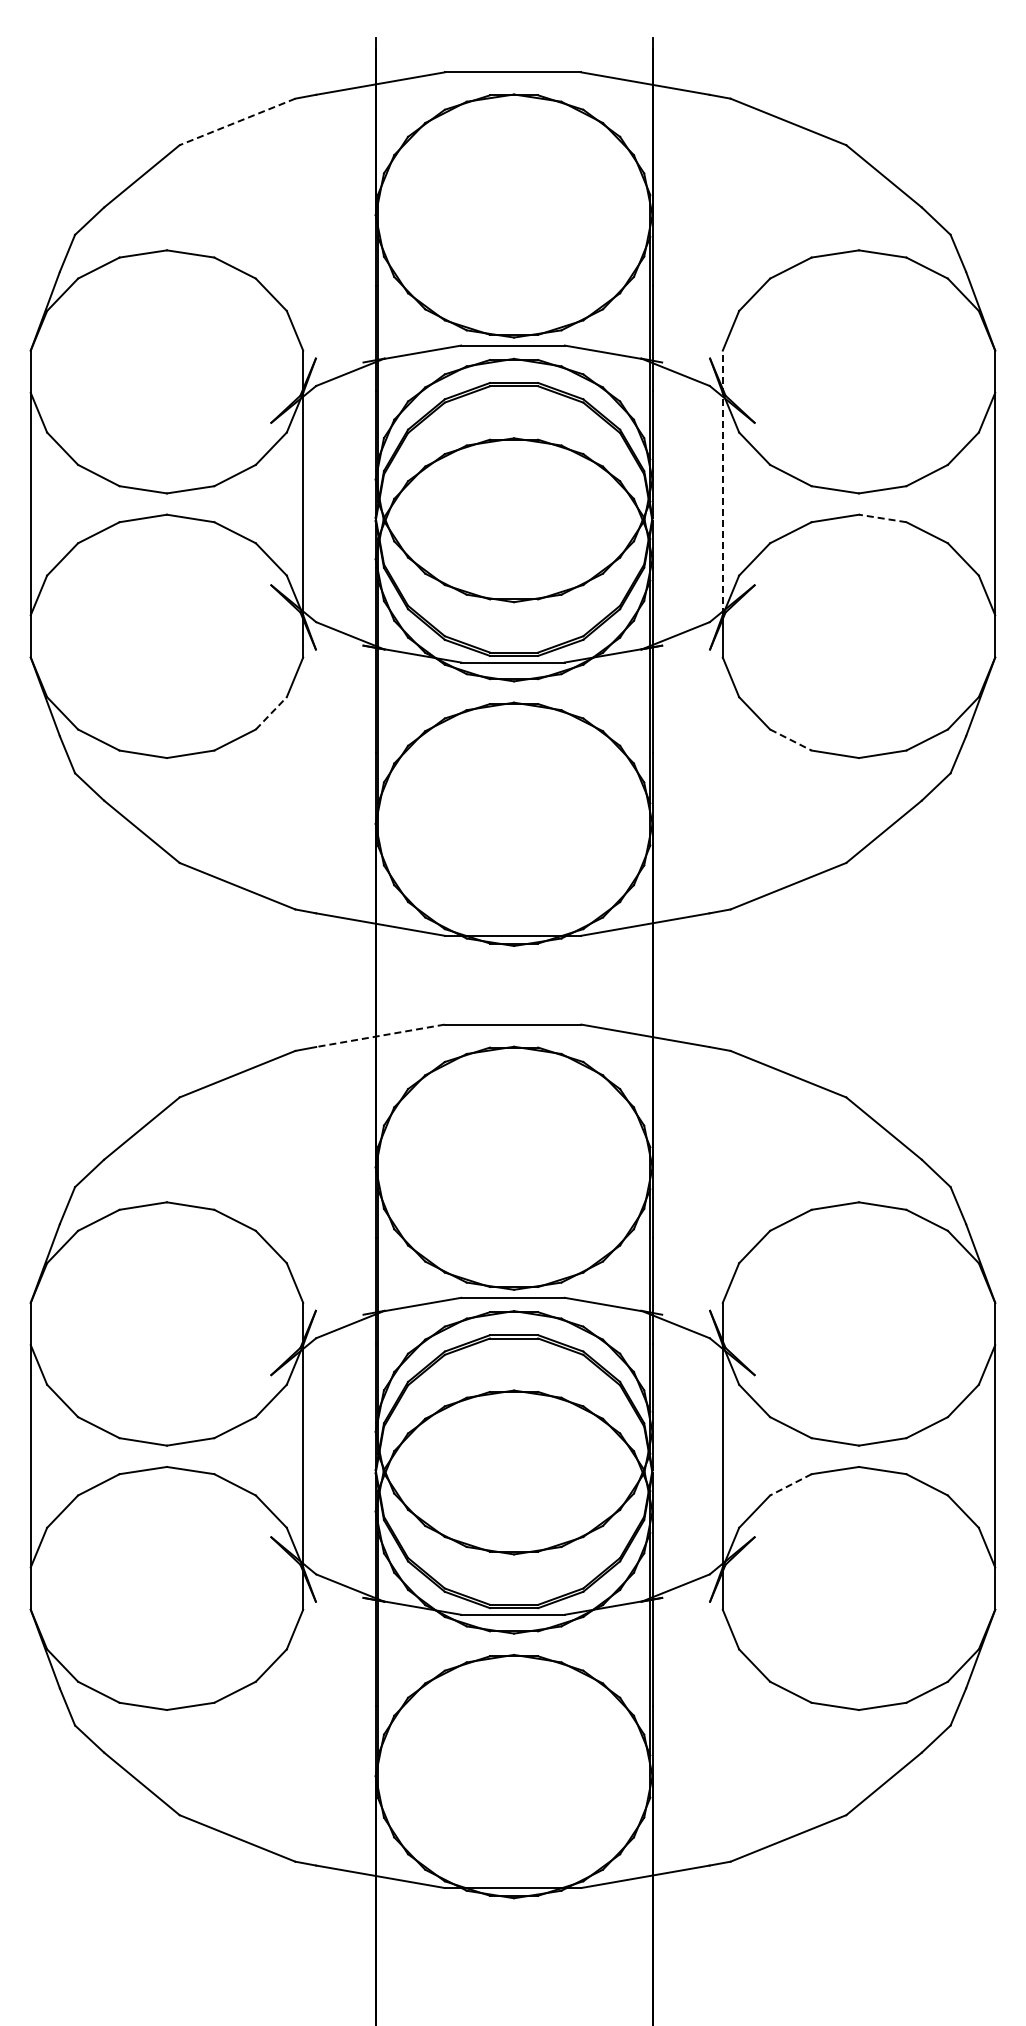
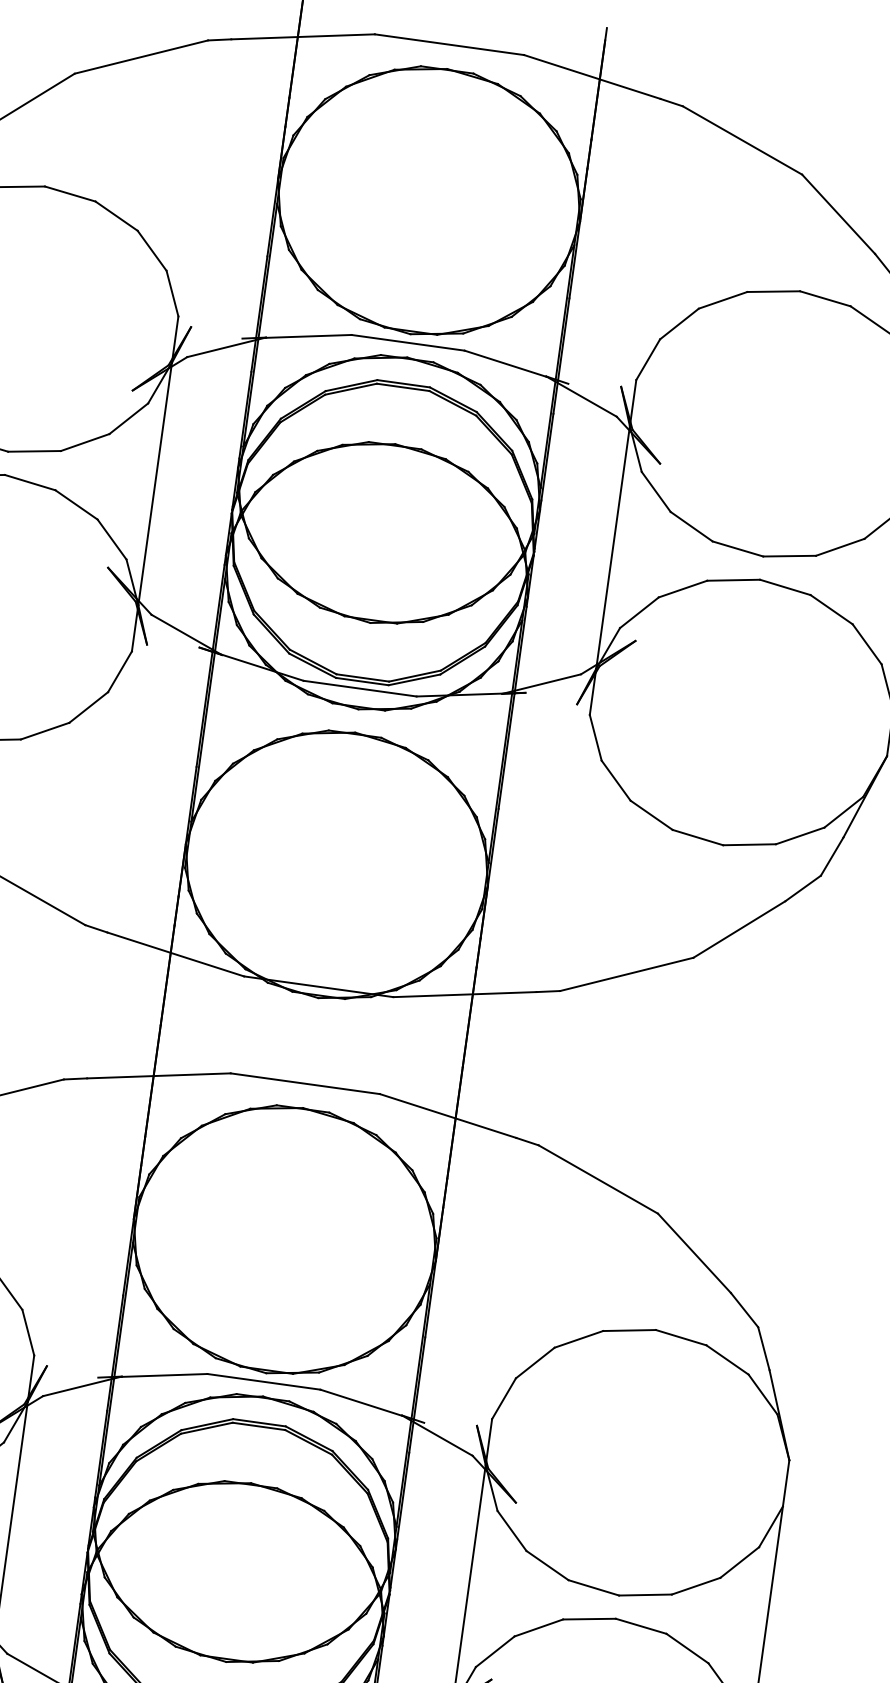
line: (237, 122) -> (141, 57), dashed -> solid
line: (722, 482) -> (615, 523), dashed -> solid
line: (882, 518) -> (785, 587), dashed -> solid
line: (271, 712) -> (89, 706), dashed -> solid
line: (791, 740) -> (652, 815), dashed -> solid
line: (379, 1035) -> (157, 1075), dashed -> solid
line: (790, 1485) -> (538, 1628), dashed -> solid

